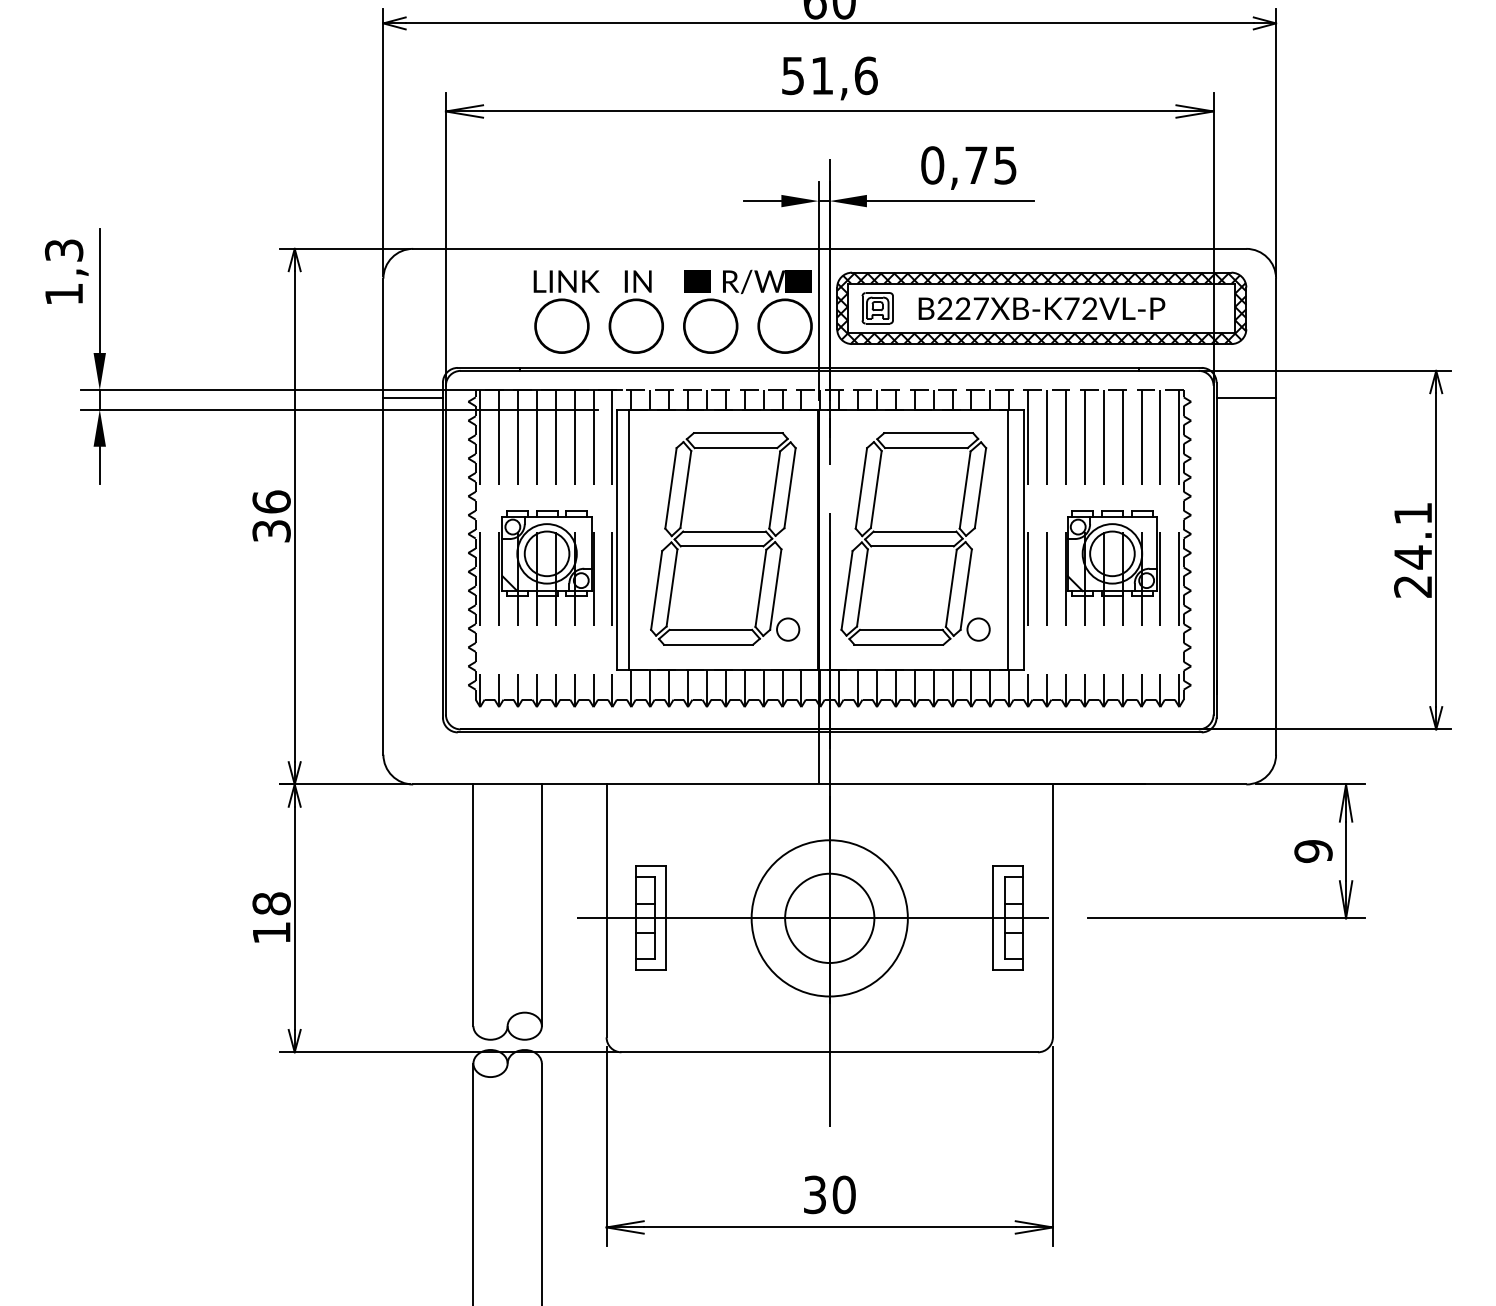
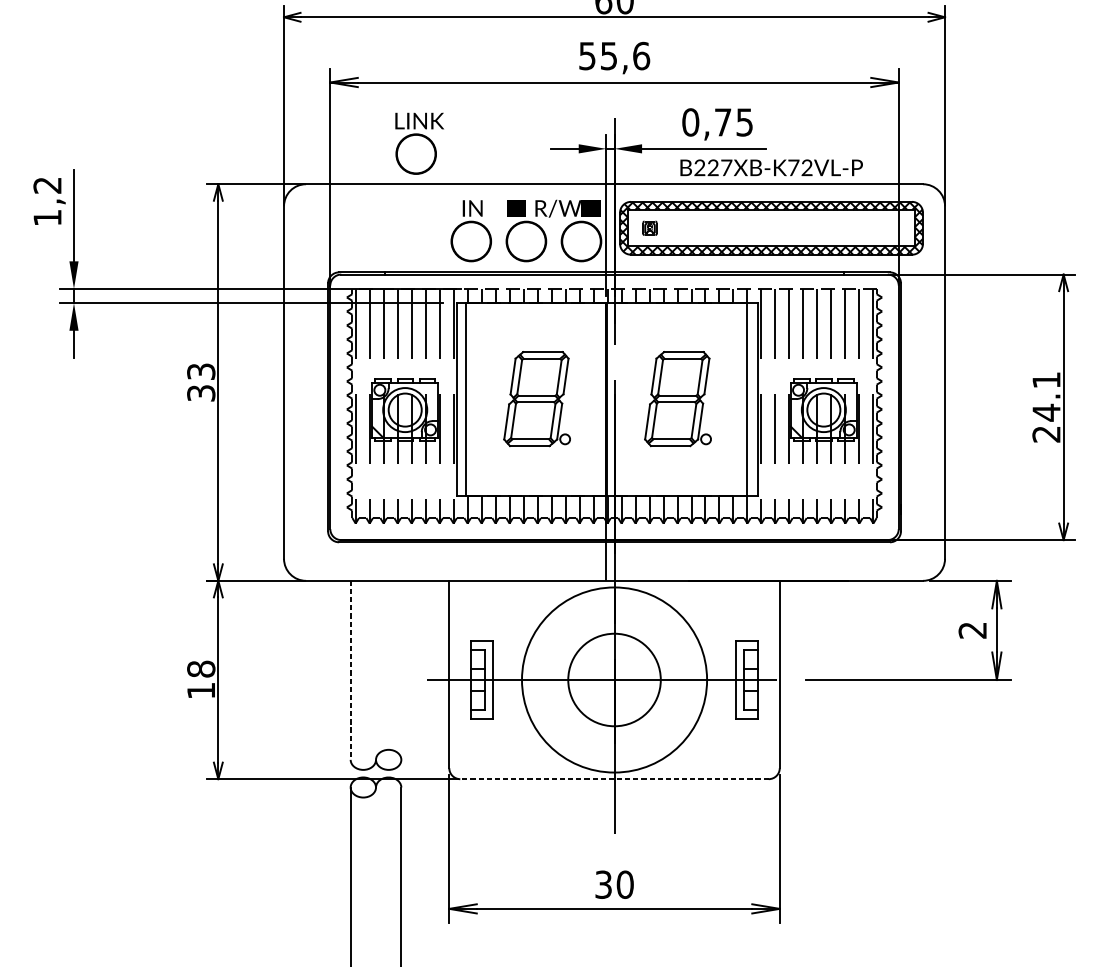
text: (821, 76) -> (608, 56), 51,6 -> 55,6
text: (64, 250) -> (47, 185), 1,3 -> 1,2
part: (877, 308) -> (649, 228), size x0.6
text: (1041, 308) -> (771, 167), moved
part: (566, 311) -> (419, 143), moved
line: (412, 397) -> (305, 294), removed
line: (1246, 397) -> (923, 294), removed
text: (271, 501) -> (201, 371), 36 -> 33
part: (725, 538) -> (537, 398), size x0.6
part: (915, 538) -> (678, 398), size x0.6
text: (1313, 851) -> (972, 630), 9 -> 2
line: (473, 905) -> (350, 670), solid -> dashed
line: (541, 905) -> (401, 670), removed
circle: (829, 918) -> (614, 680), size x1.4
circle: (829, 918) -> (614, 680), size x1.6
line: (829, 1052) -> (614, 779), solid -> dashed

